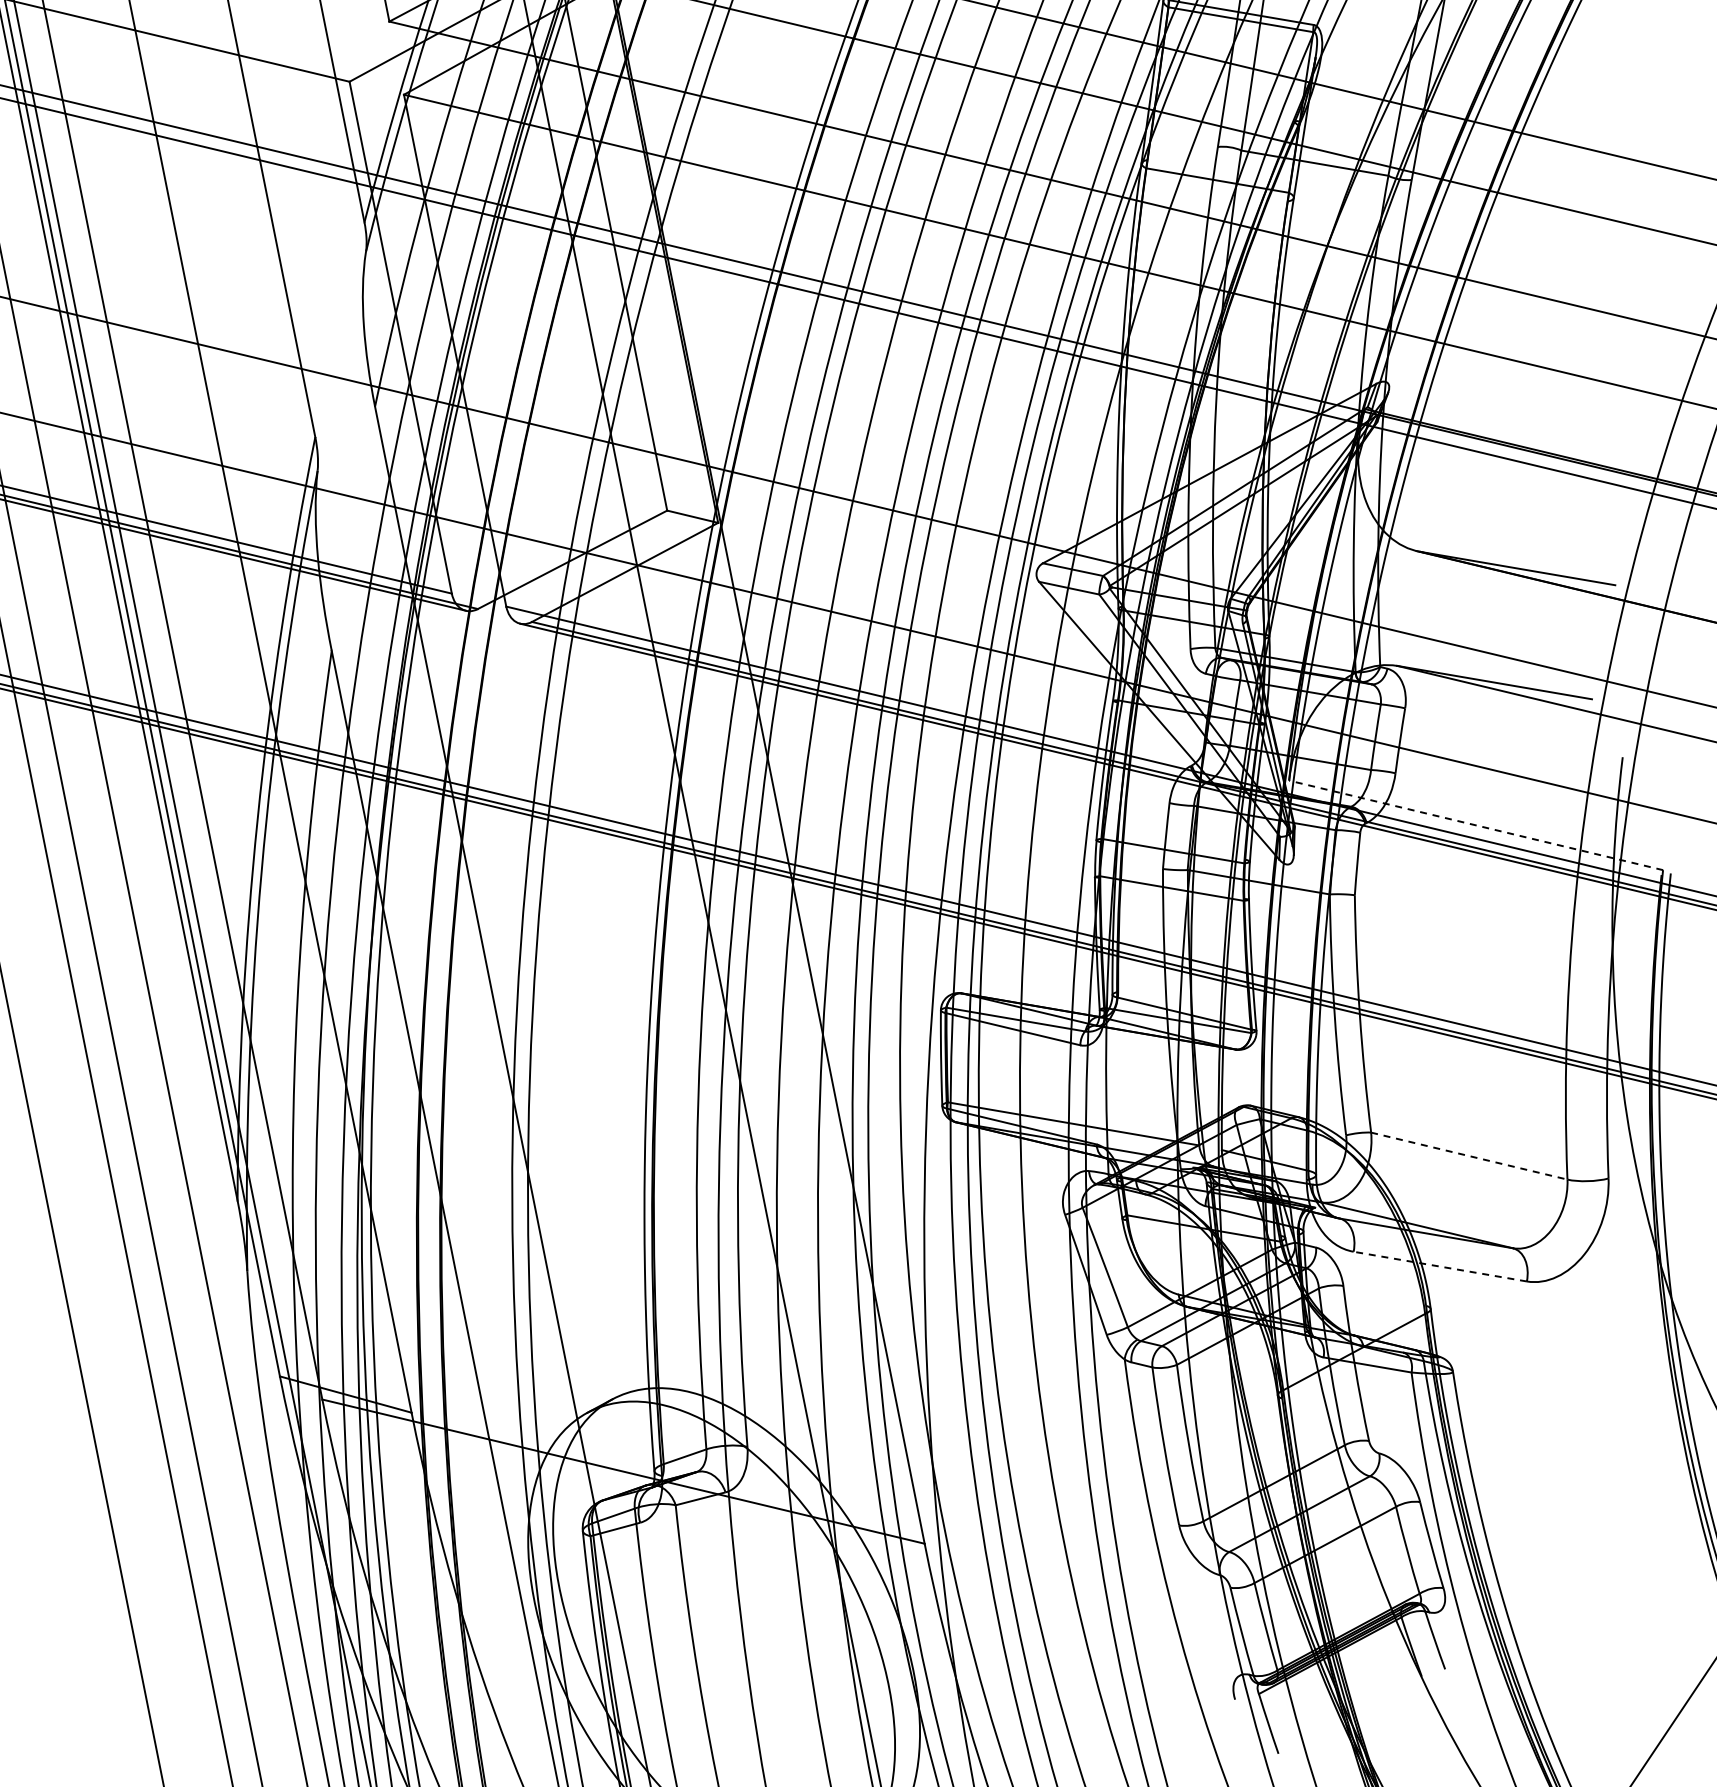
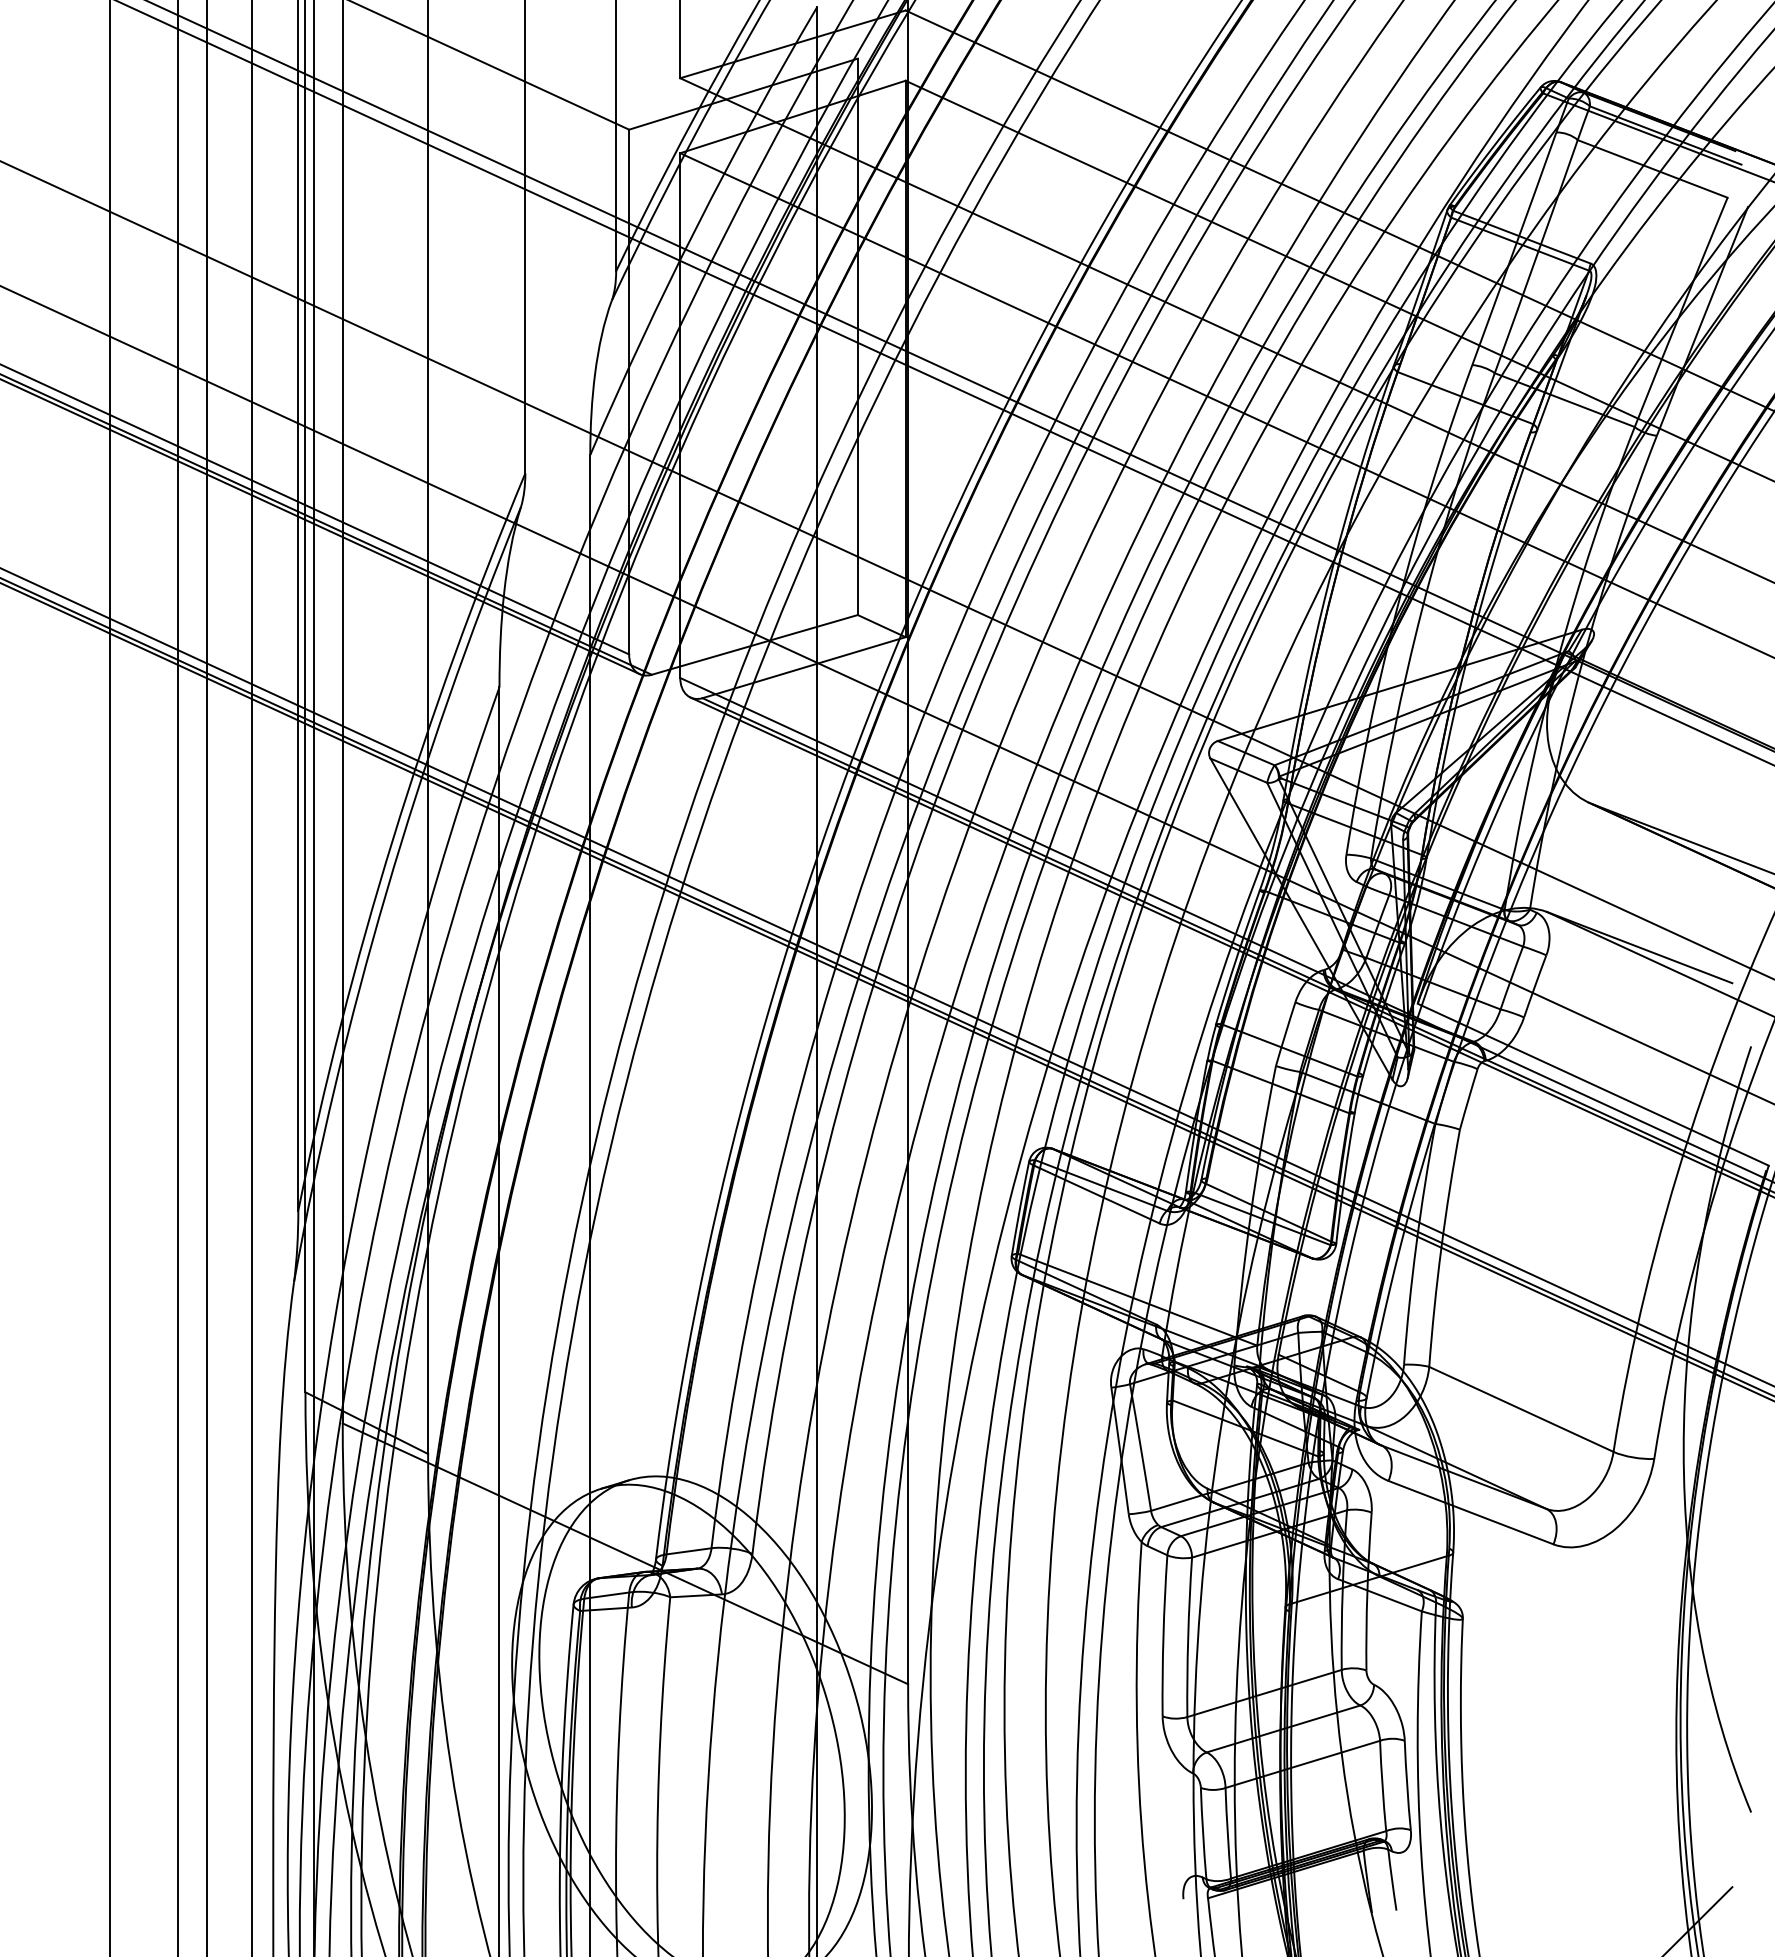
line: (1475, 825) -> (1592, 1084), dashed -> solid
line: (1469, 1156) -> (1521, 1409), dashed -> solid
line: (1439, 1266) -> (1470, 1512), dashed -> solid

